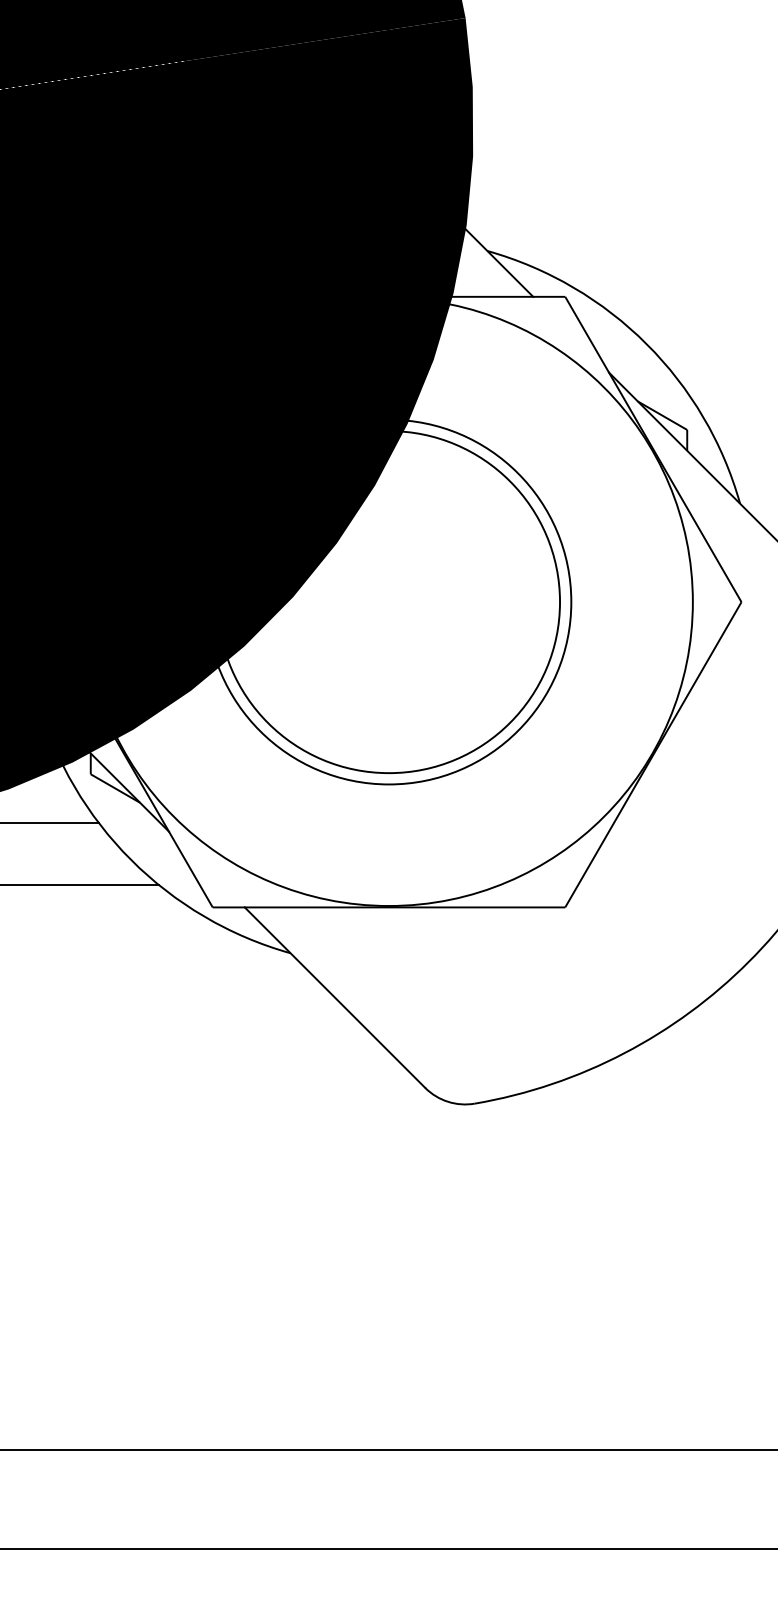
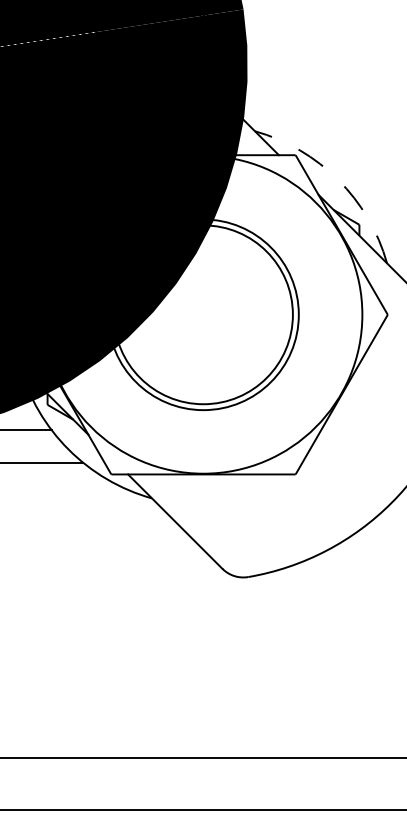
arc: (647, 345) -> (338, 180), solid -> dashed

